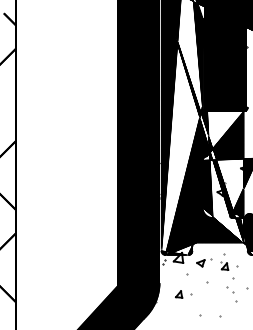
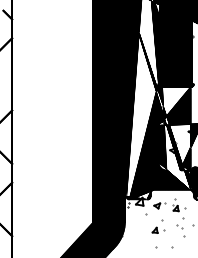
part: (183, 293) -> (158, 229), moved

